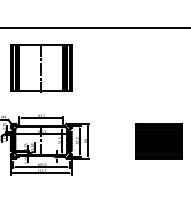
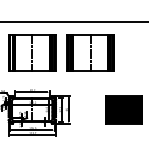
part: (116, 68) -> (90, 53), added

